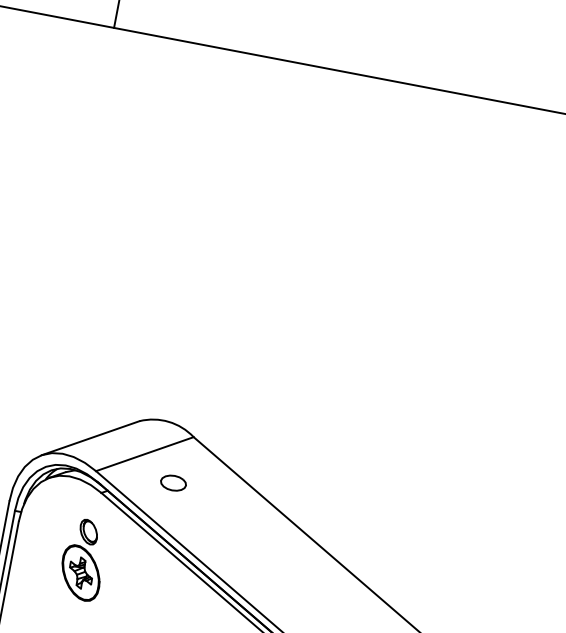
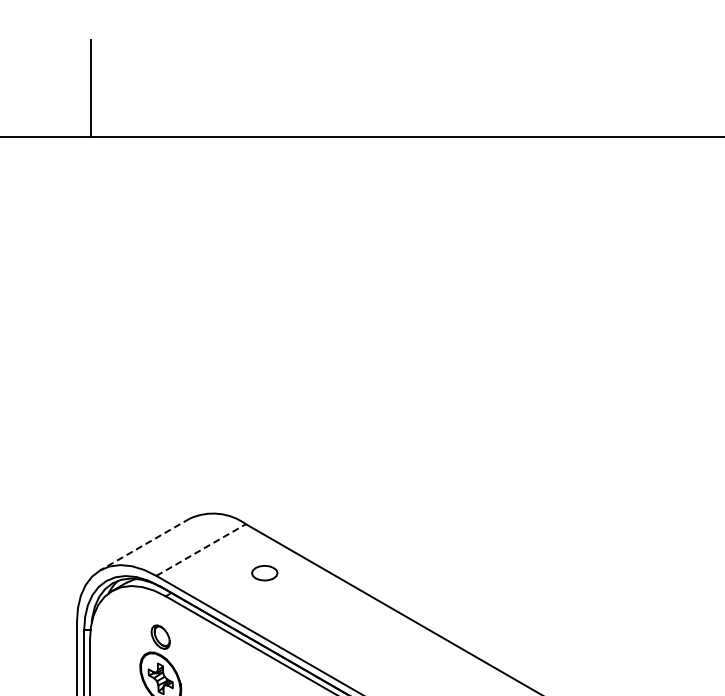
line: (91, 438) -> (145, 544), solid -> dashed
line: (145, 454) -> (201, 550), solid -> dashed
part: (173, 483) -> (264, 573), moved

